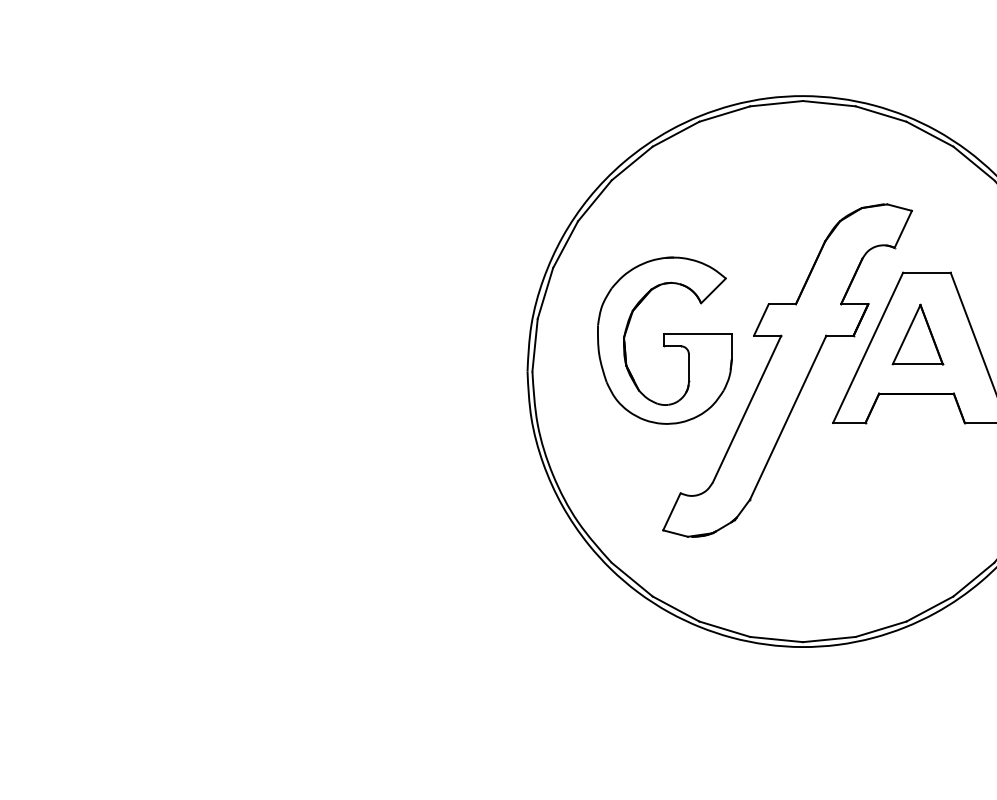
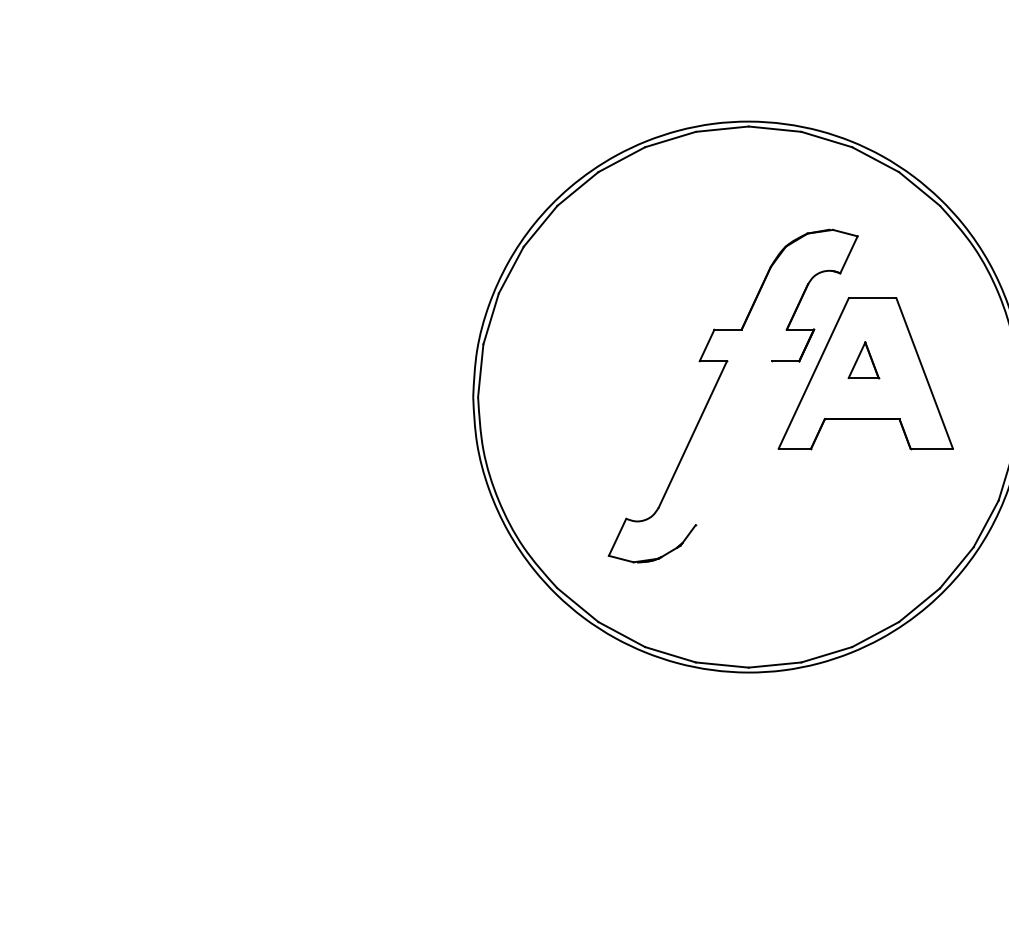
part: (917, 335) -> (863, 360), size x0.6
part: (664, 341) -> (610, 366), removed
line: (787, 418) -> (733, 443), removed

